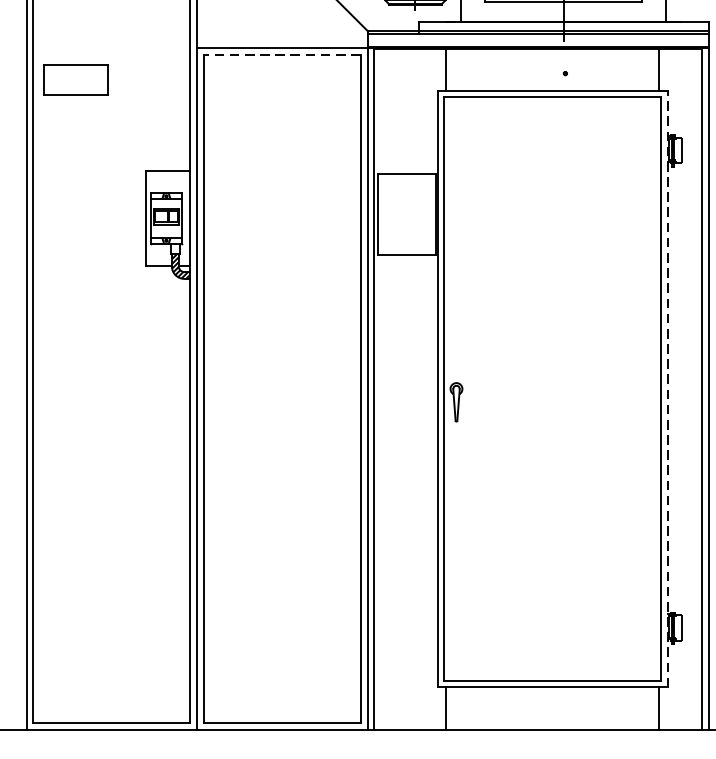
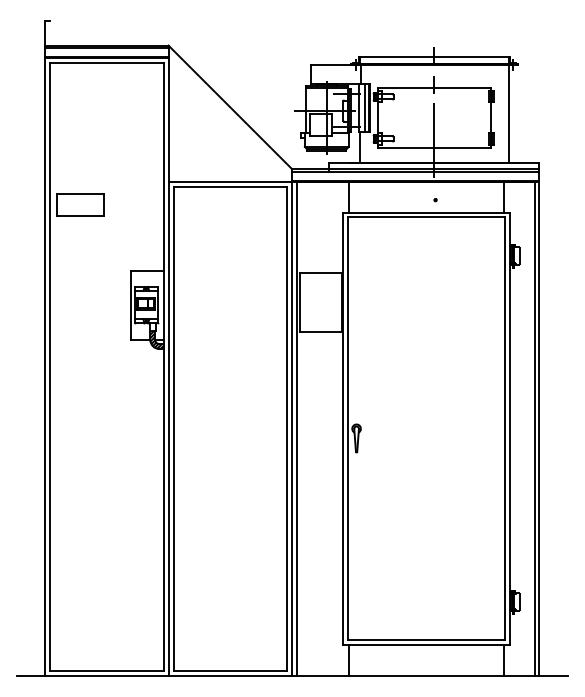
line: (282, 54) -> (230, 186), dashed -> solid
line: (667, 388) -> (509, 428), dashed -> solid

